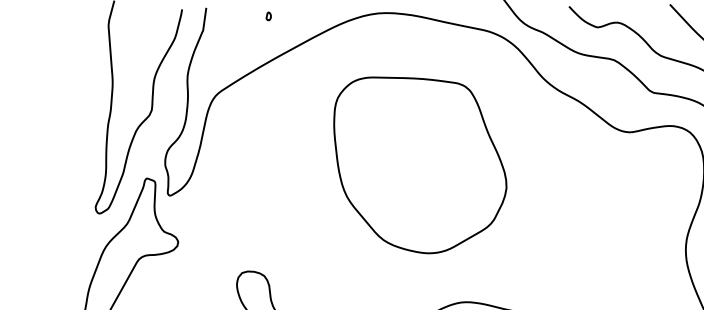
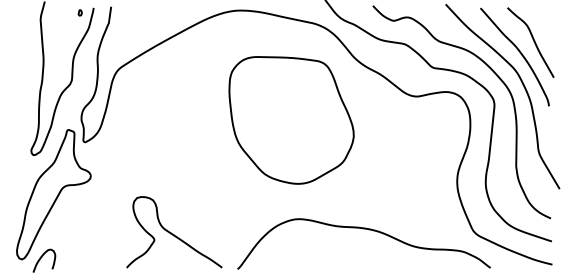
part: (267, 15) -> (79, 12), moved
part: (420, 165) -> (291, 120), moved

